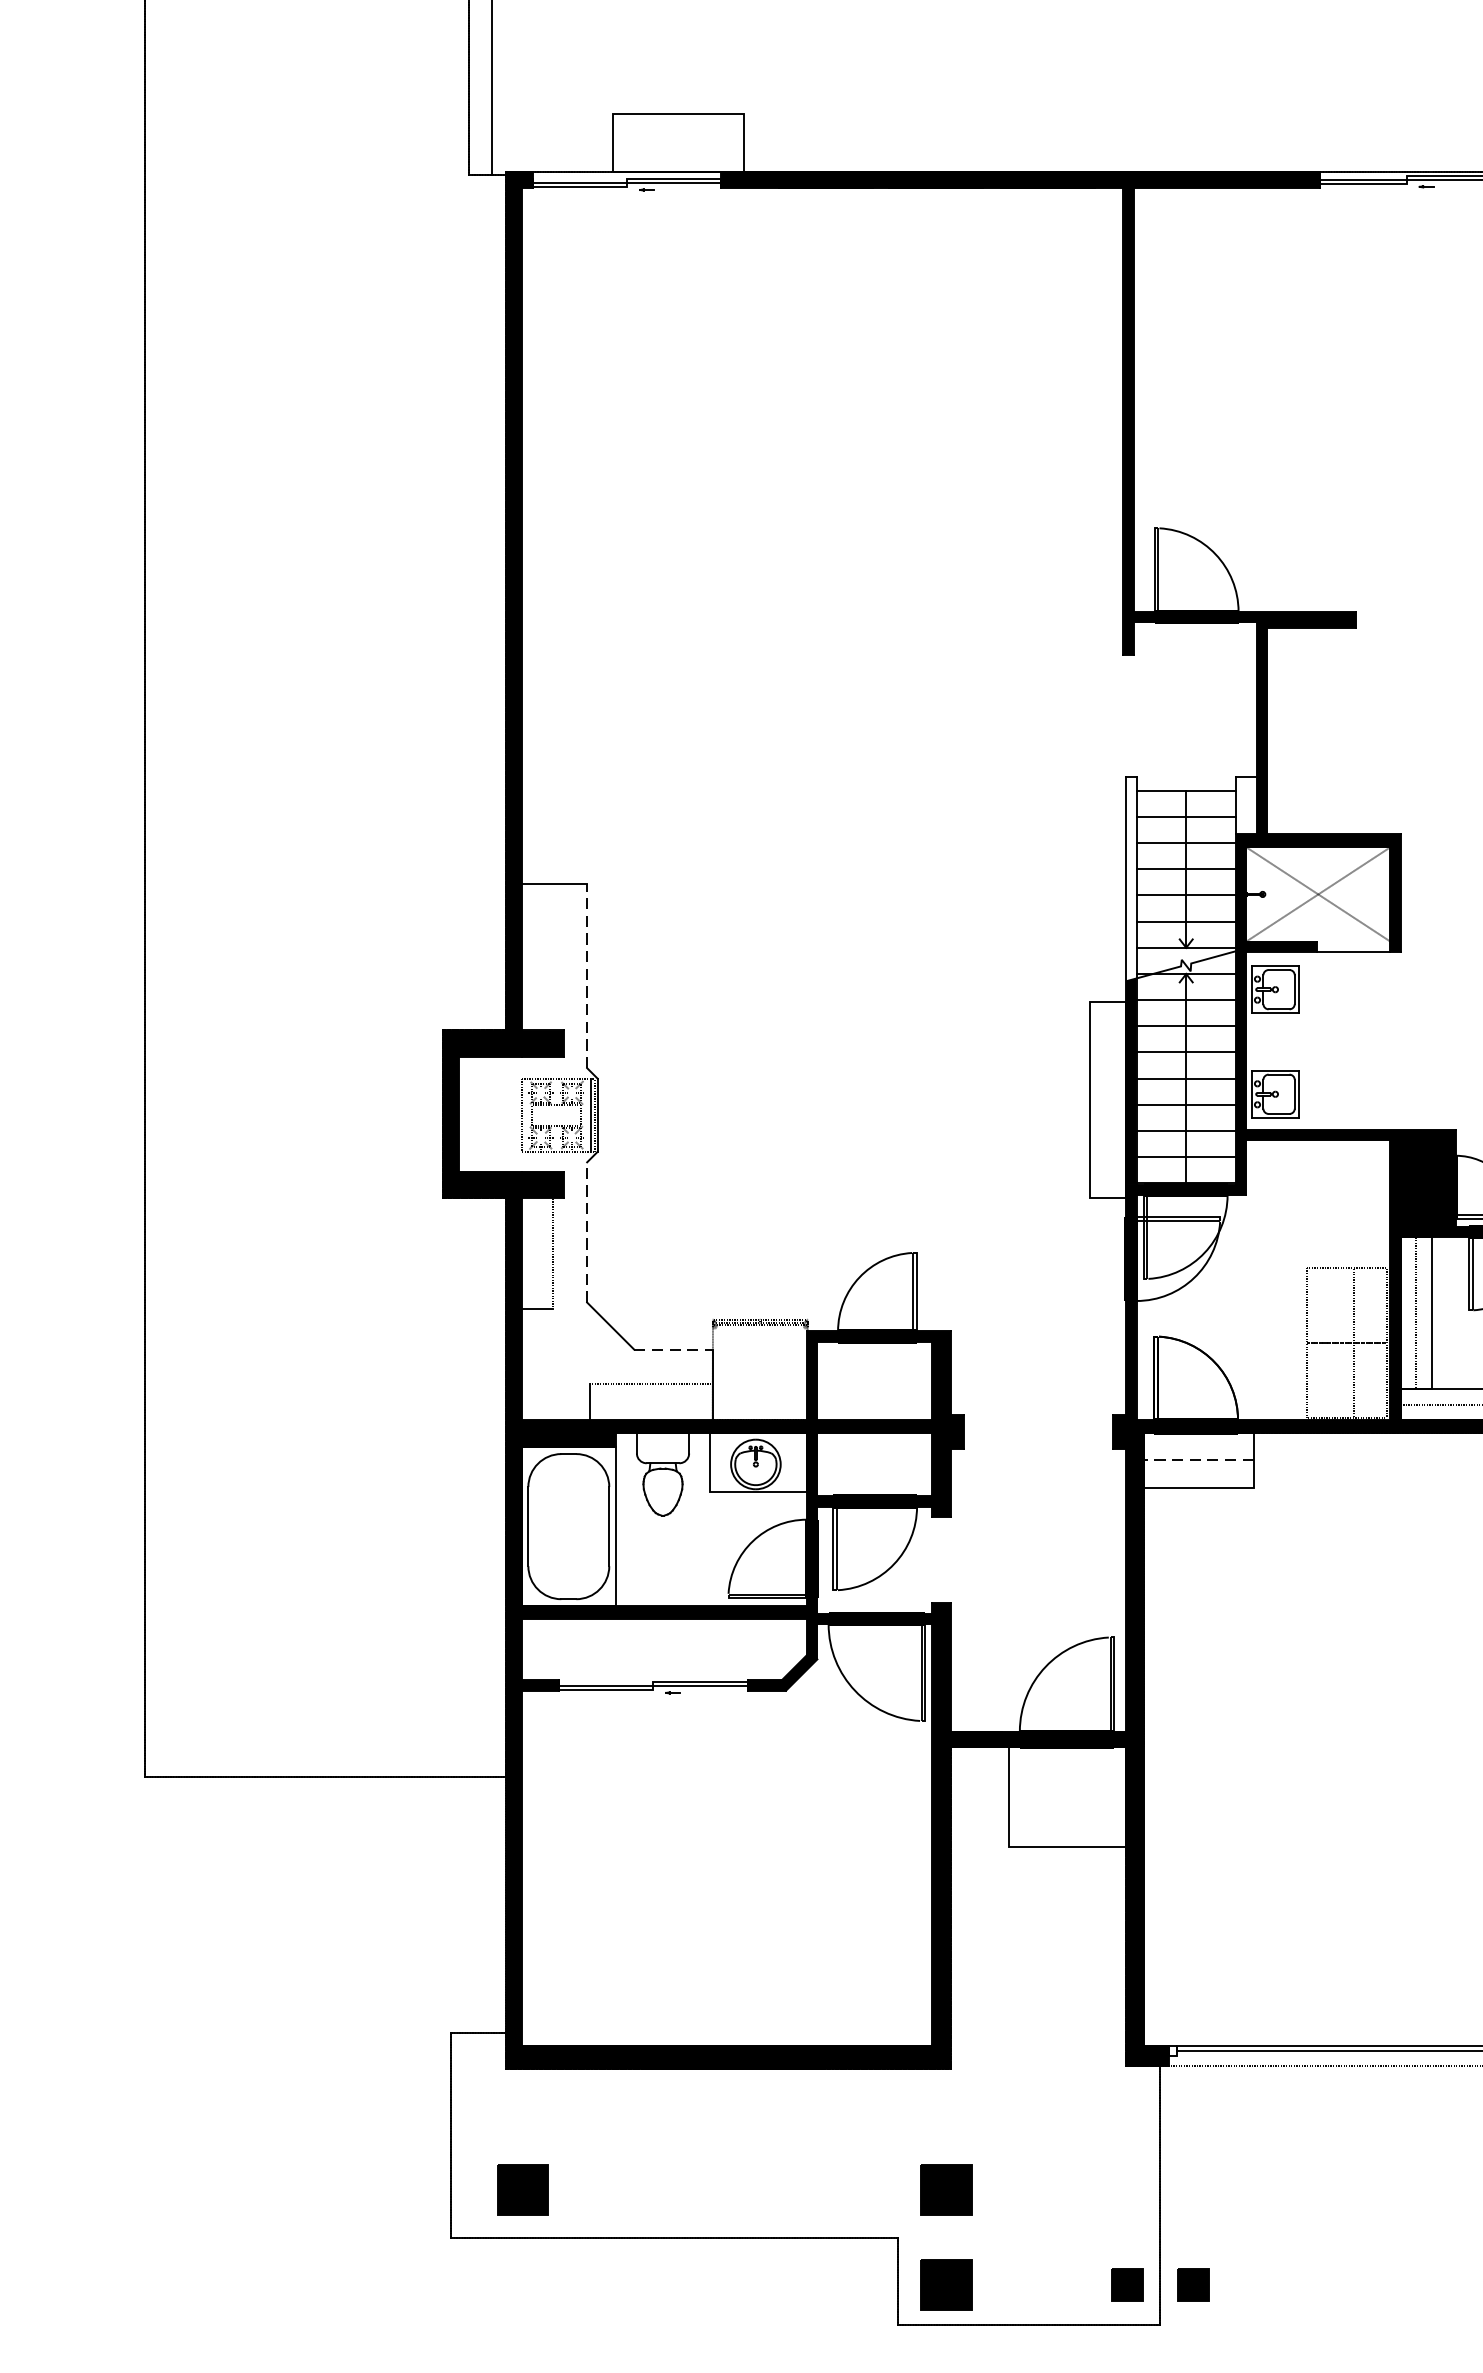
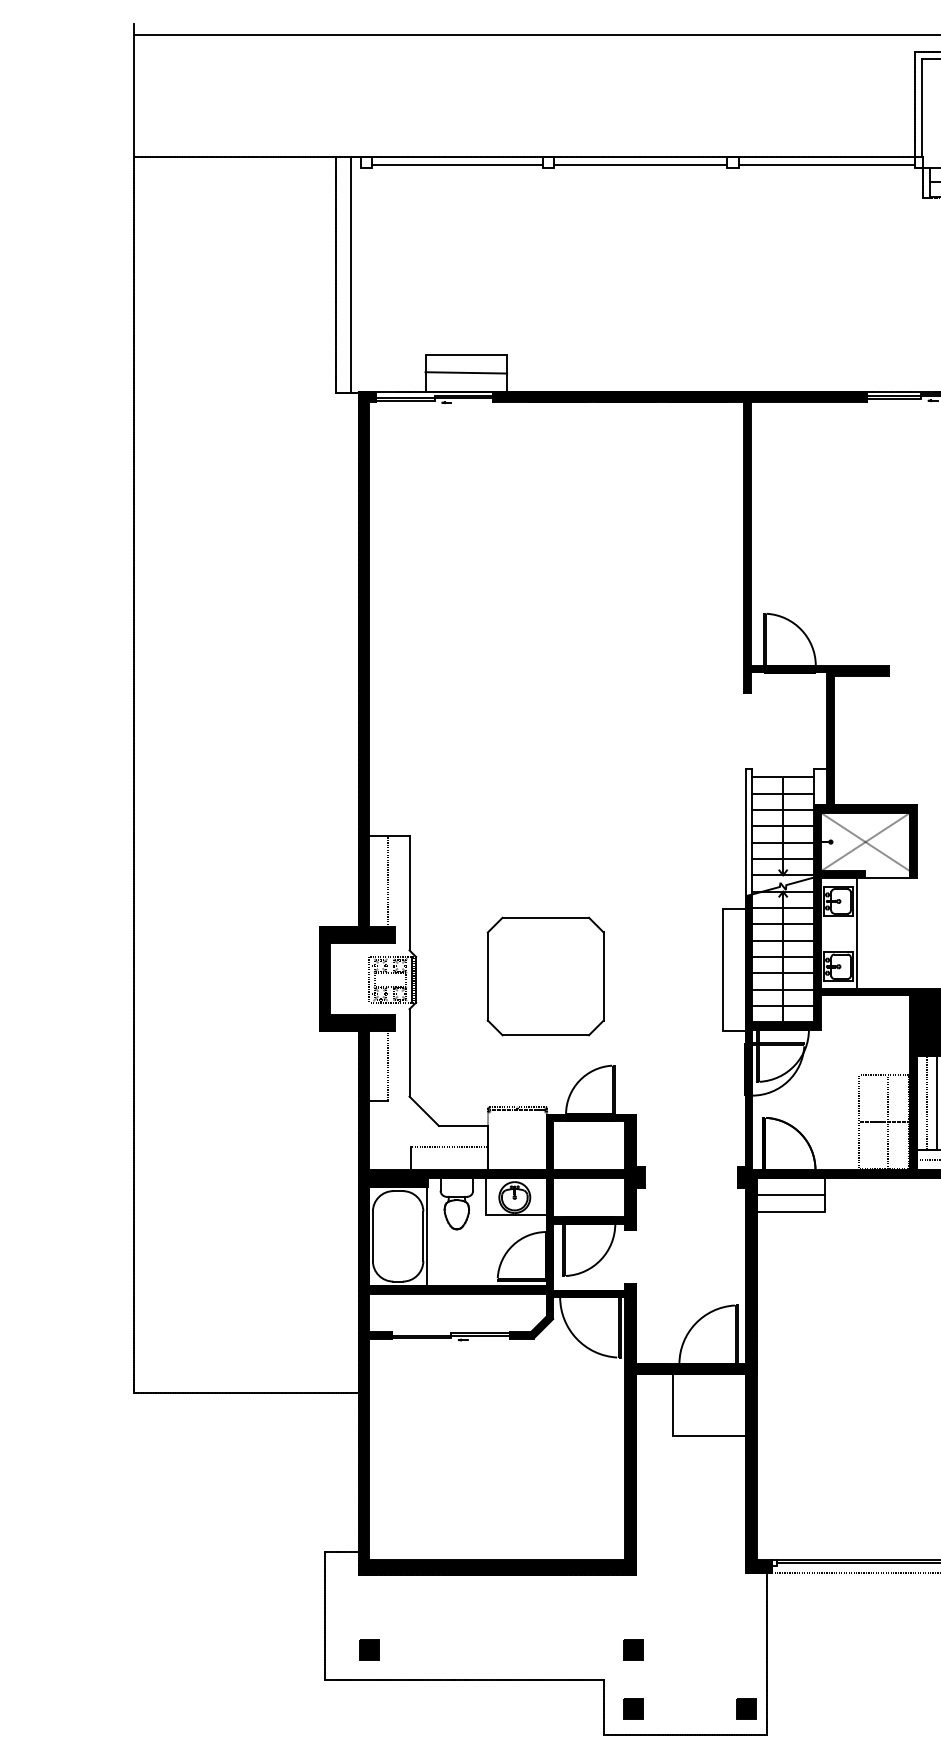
line: (678, 141) -> (466, 372), added
line: (553, 956) -> (388, 880), added
line: (587, 975) -> (409, 892), dashed -> solid
line: (1303, 1039) -> (856, 932), added
part: (805, 1109) -> (545, 976), added
line: (587, 1231) -> (409, 1052), dashed -> solid
line: (673, 1348) -> (463, 1125), dashed -> solid
line: (1197, 1459) -> (790, 1194), dashed -> solid
part: (522, 2189) -> (369, 1649), size x0.62
part: (946, 2189) -> (633, 1649), size x0.62
part: (946, 2283) -> (633, 1708), size x0.62
part: (1193, 2283) -> (787, 1708), removed

